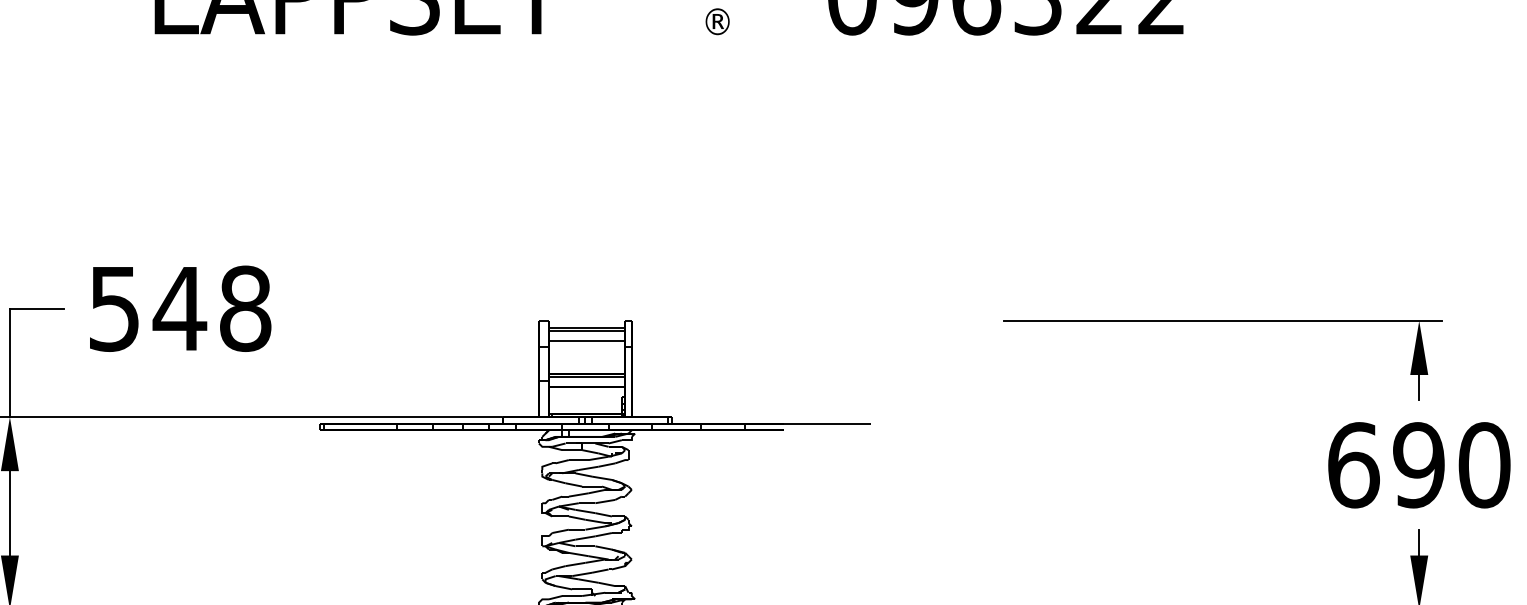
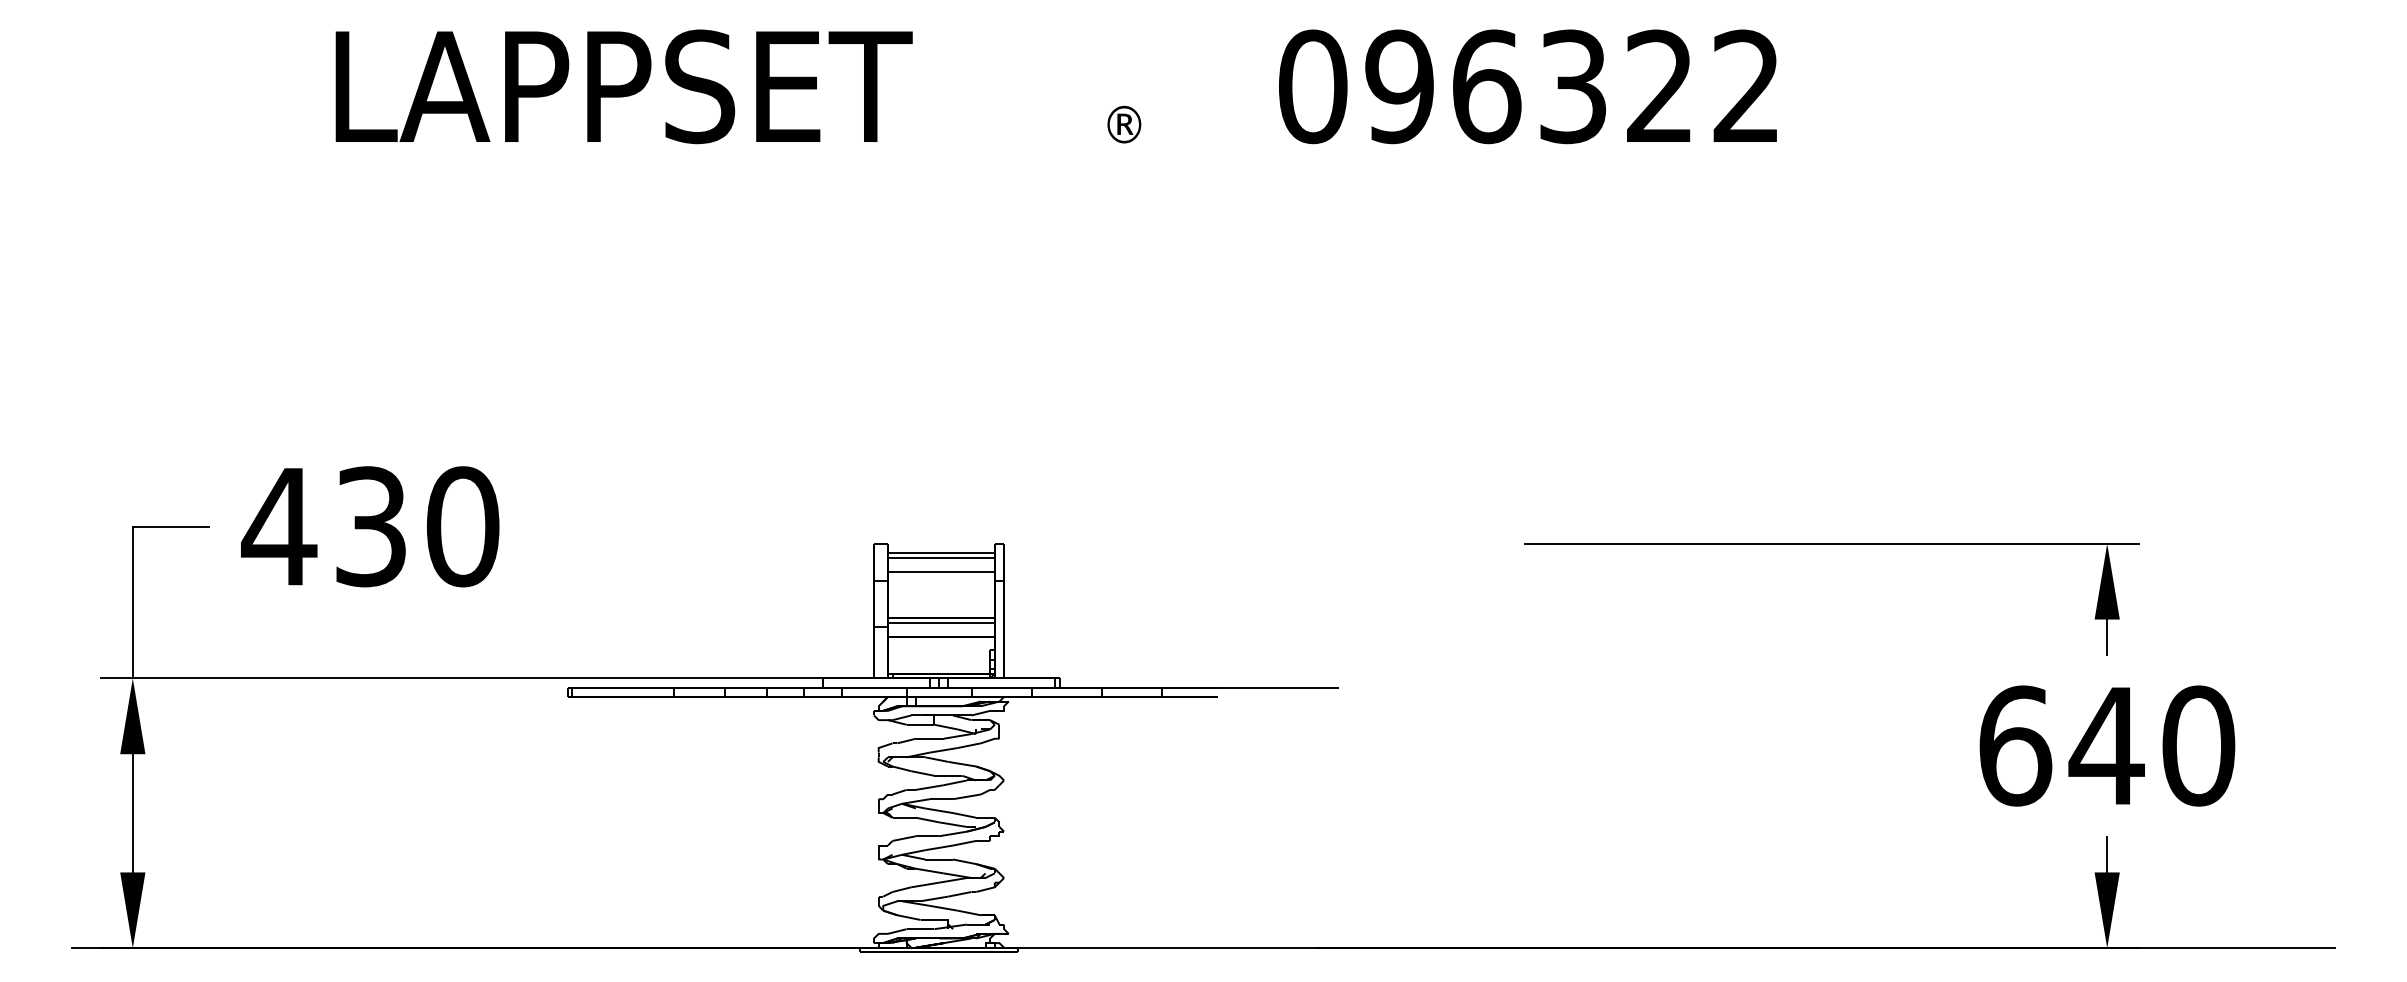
text: (179, 308) -> (370, 526), 548 -> 430
text: (1418, 464) -> (2106, 745), 690 -> 640

